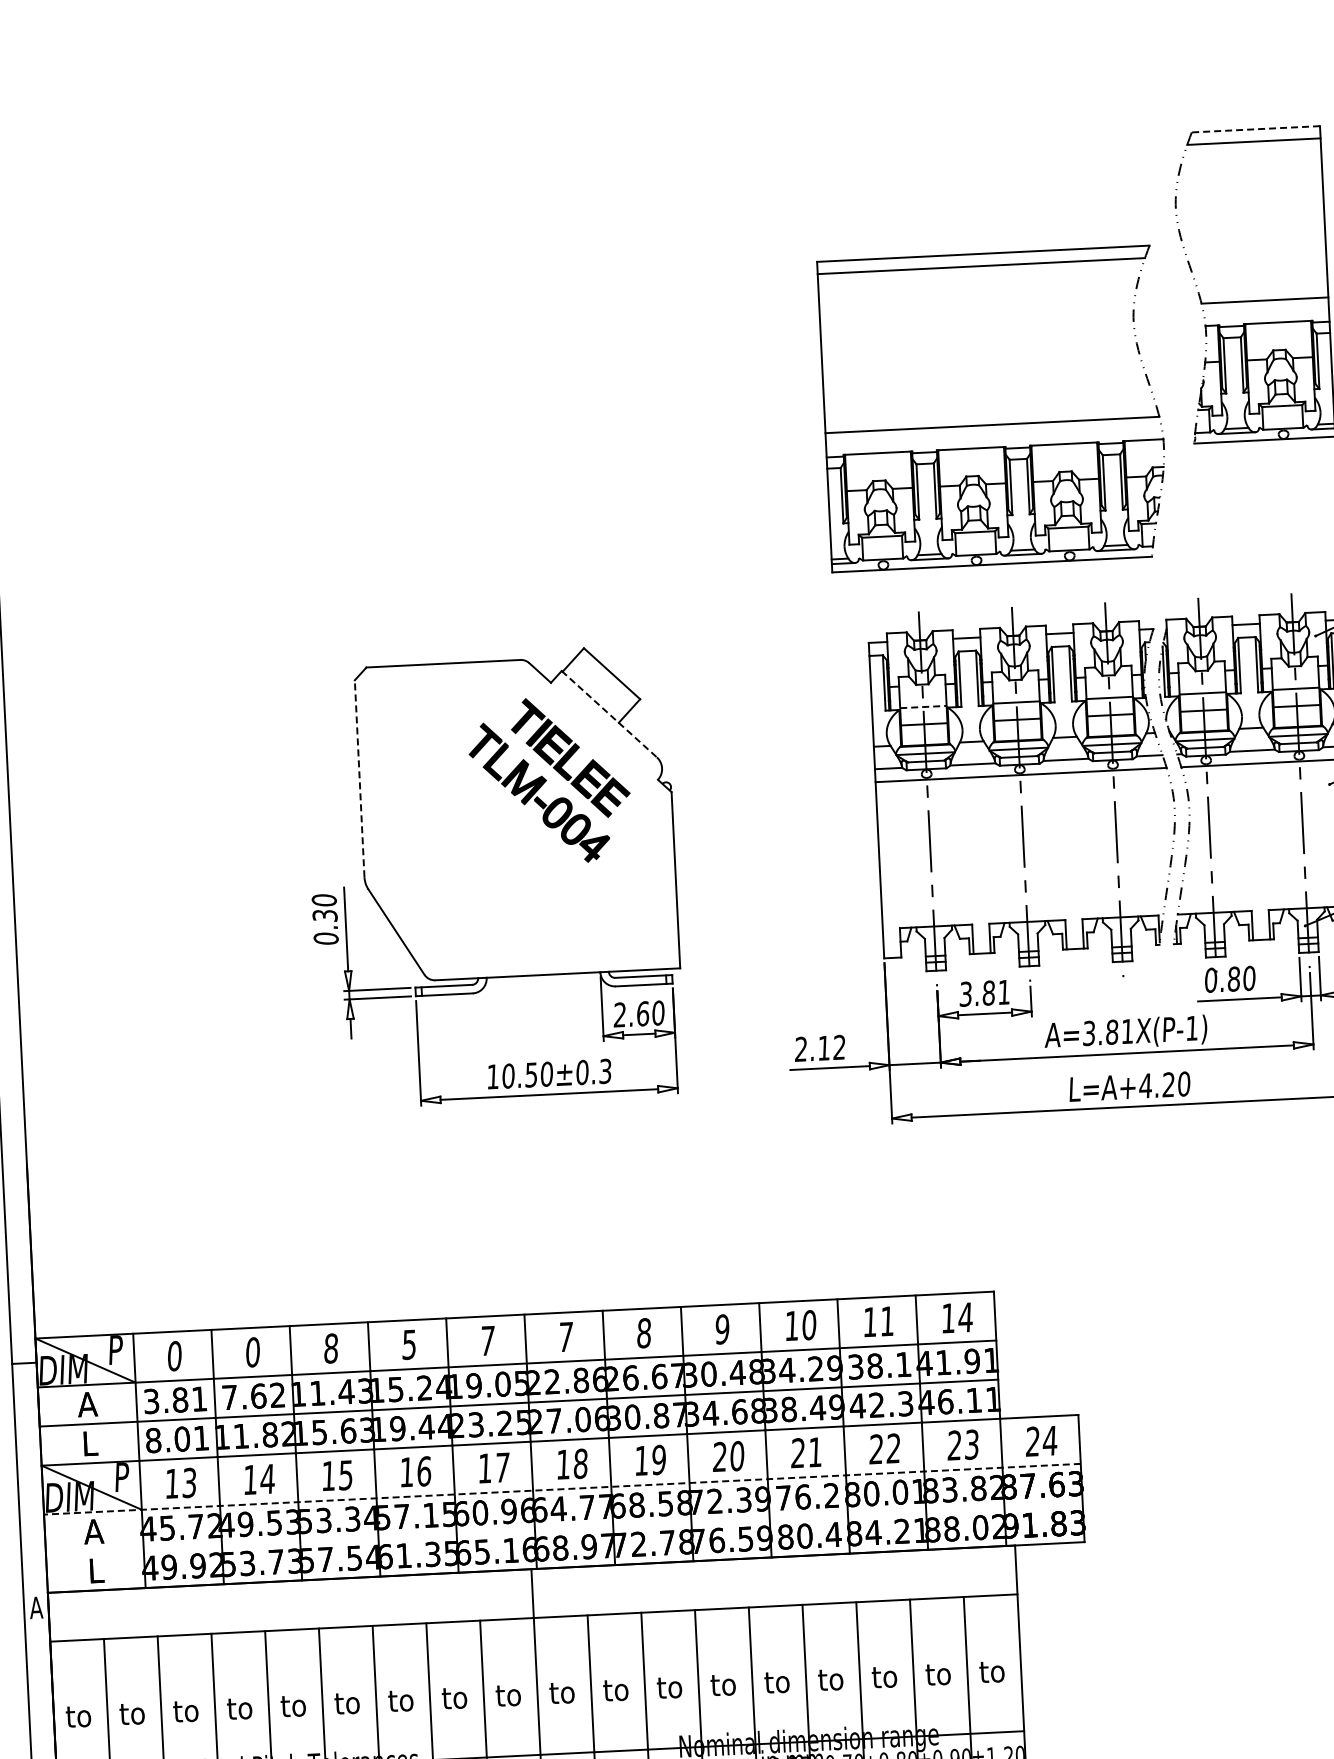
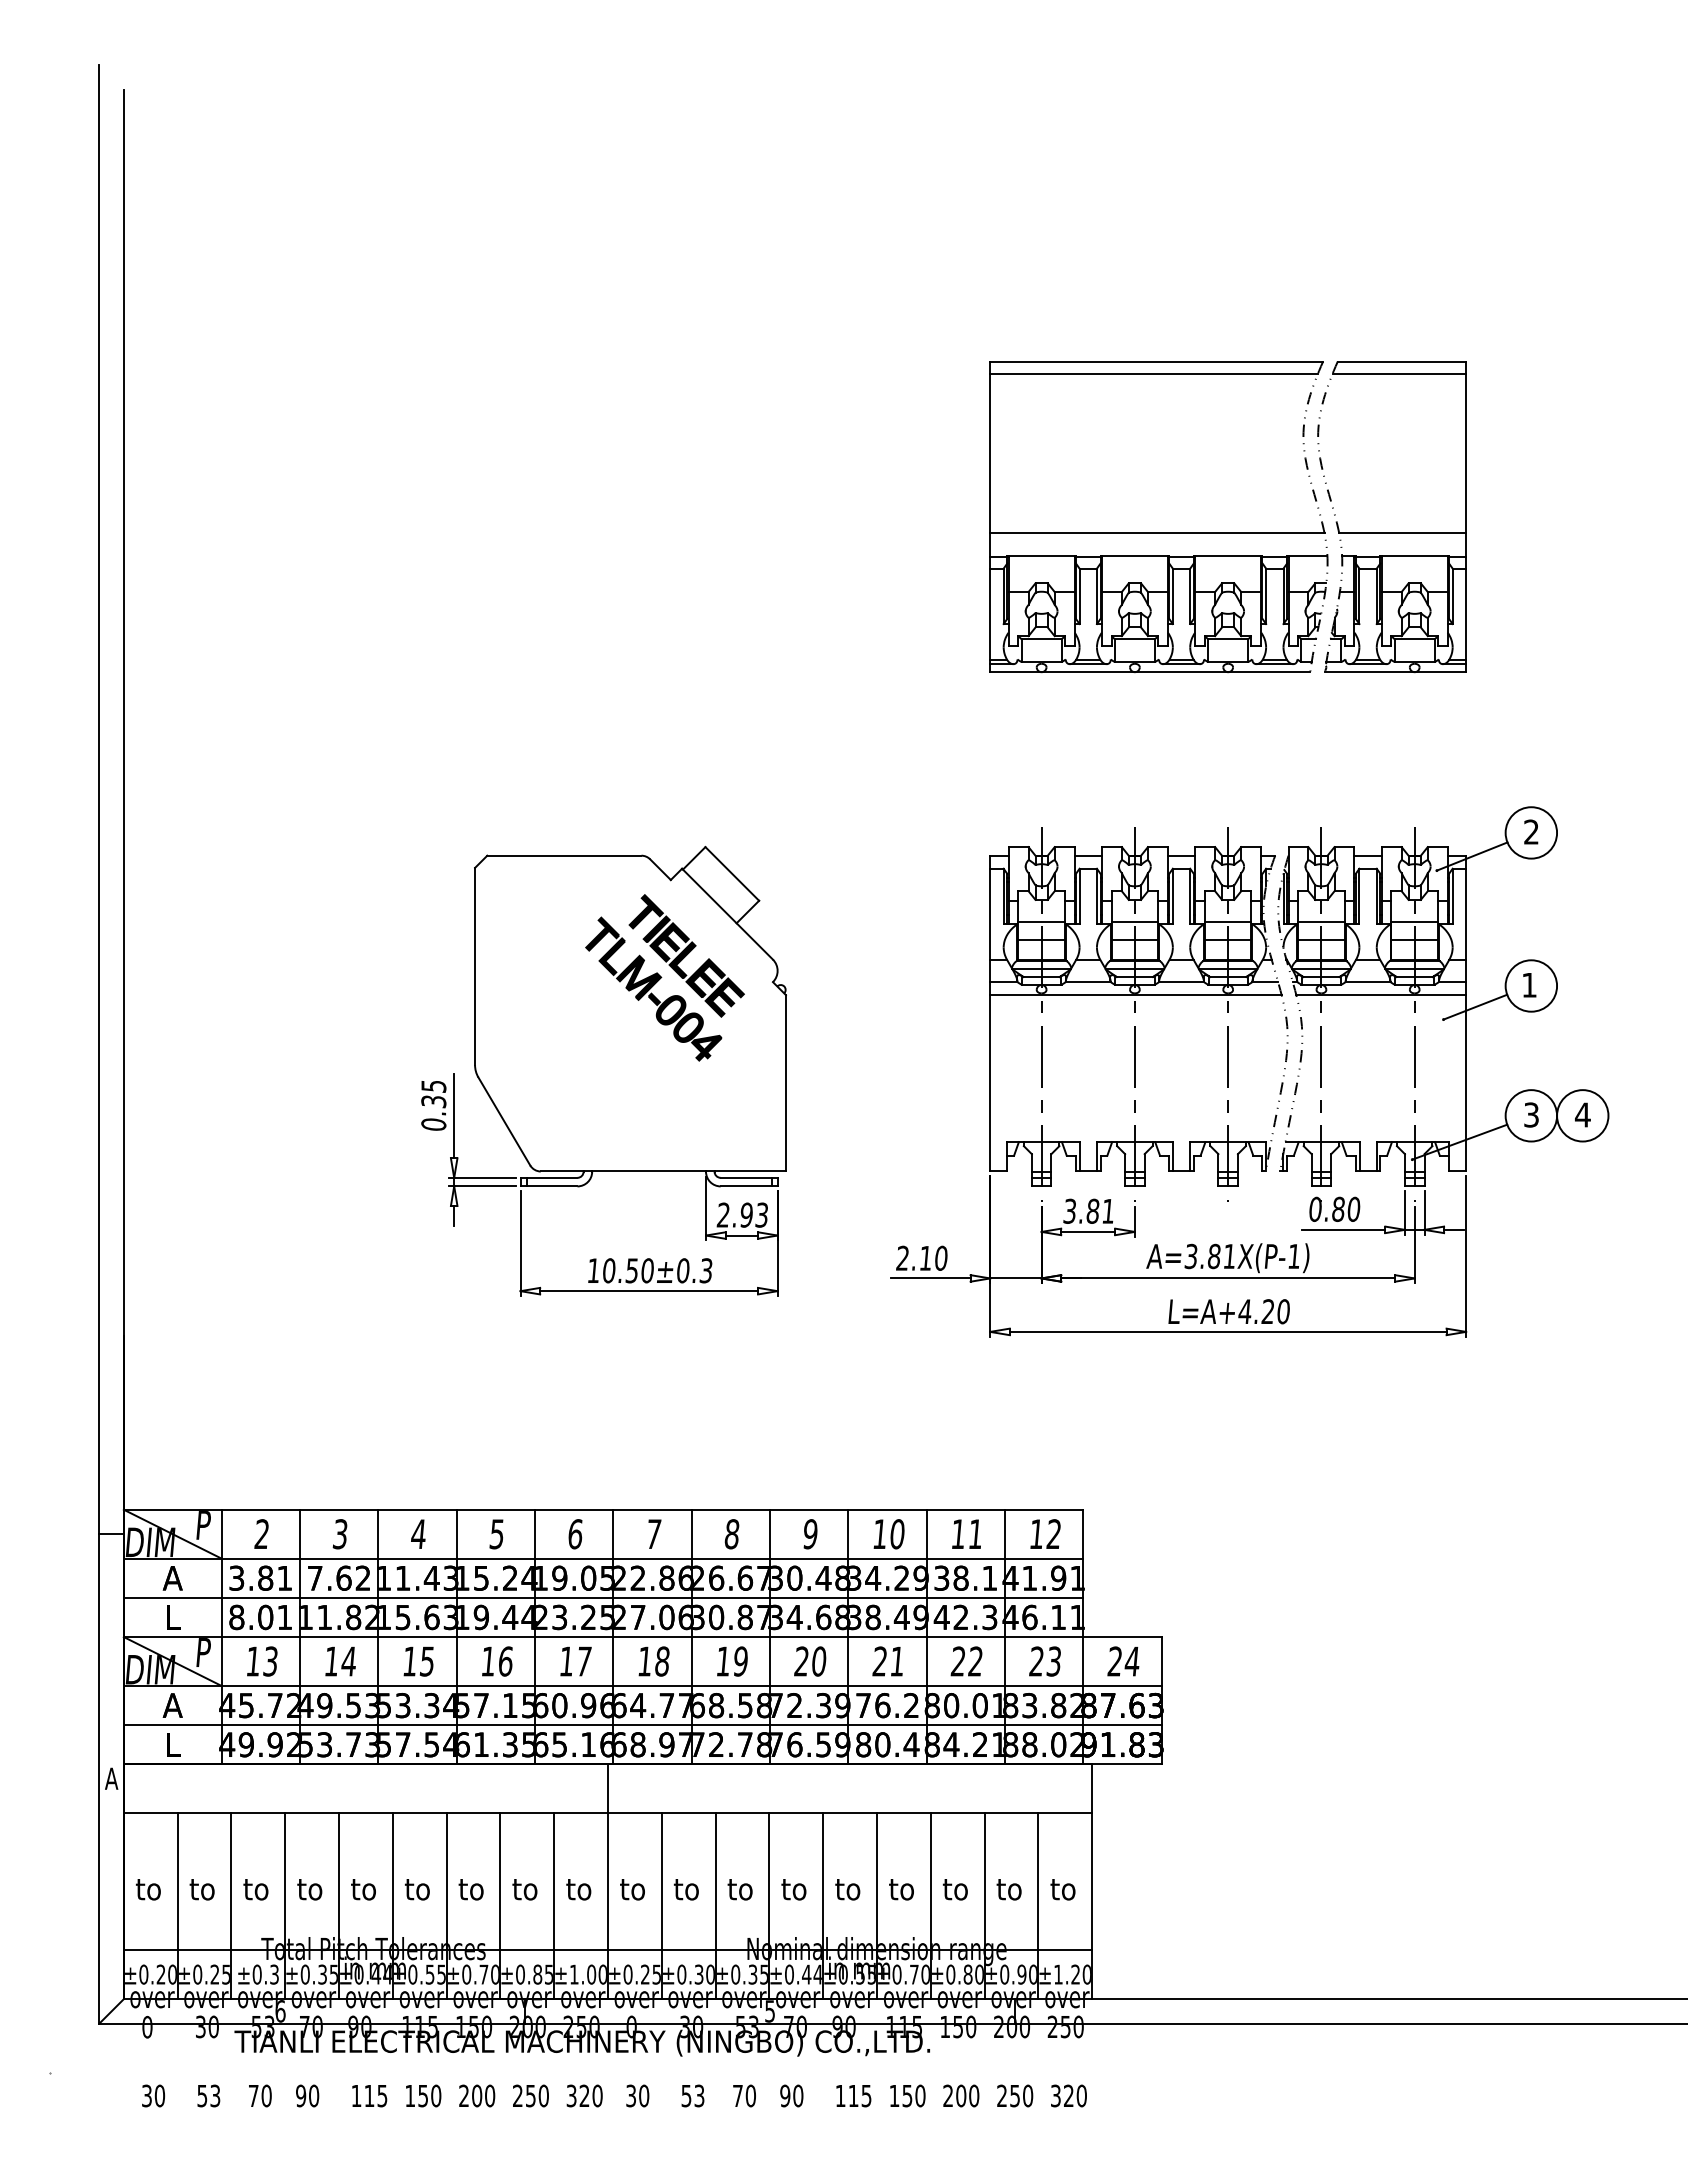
line: (1255, 129) -> (1401, 361), dashed -> solid
part: (993, 424) -> (1158, 532), moved
line: (924, 707) -> (1042, 922), dashed -> solid
line: (609, 714) -> (727, 914), dashed -> solid
line: (360, 778) -> (475, 966), dashed -> solid
text: (324, 900) -> (433, 1086), 0.30 -> 0.35
text: (650, 1012) -> (754, 1214), 2.60 -> 2.93
text: (838, 1046) -> (940, 1257), 2.12 -> 2.10
text: (965, 1316) -> (1053, 1533), 14 -> 12
text: (487, 1341) -> (575, 1534), 7 -> 6
text: (330, 1348) -> (418, 1534), 8 -> 4
text: (252, 1352) -> (339, 1534), 0 -> 3
text: (174, 1356) -> (261, 1534), 0 -> 2
line: (562, 1489) -> (642, 1686), dashed -> solid
line: (563, 1528) -> (642, 1725), added

